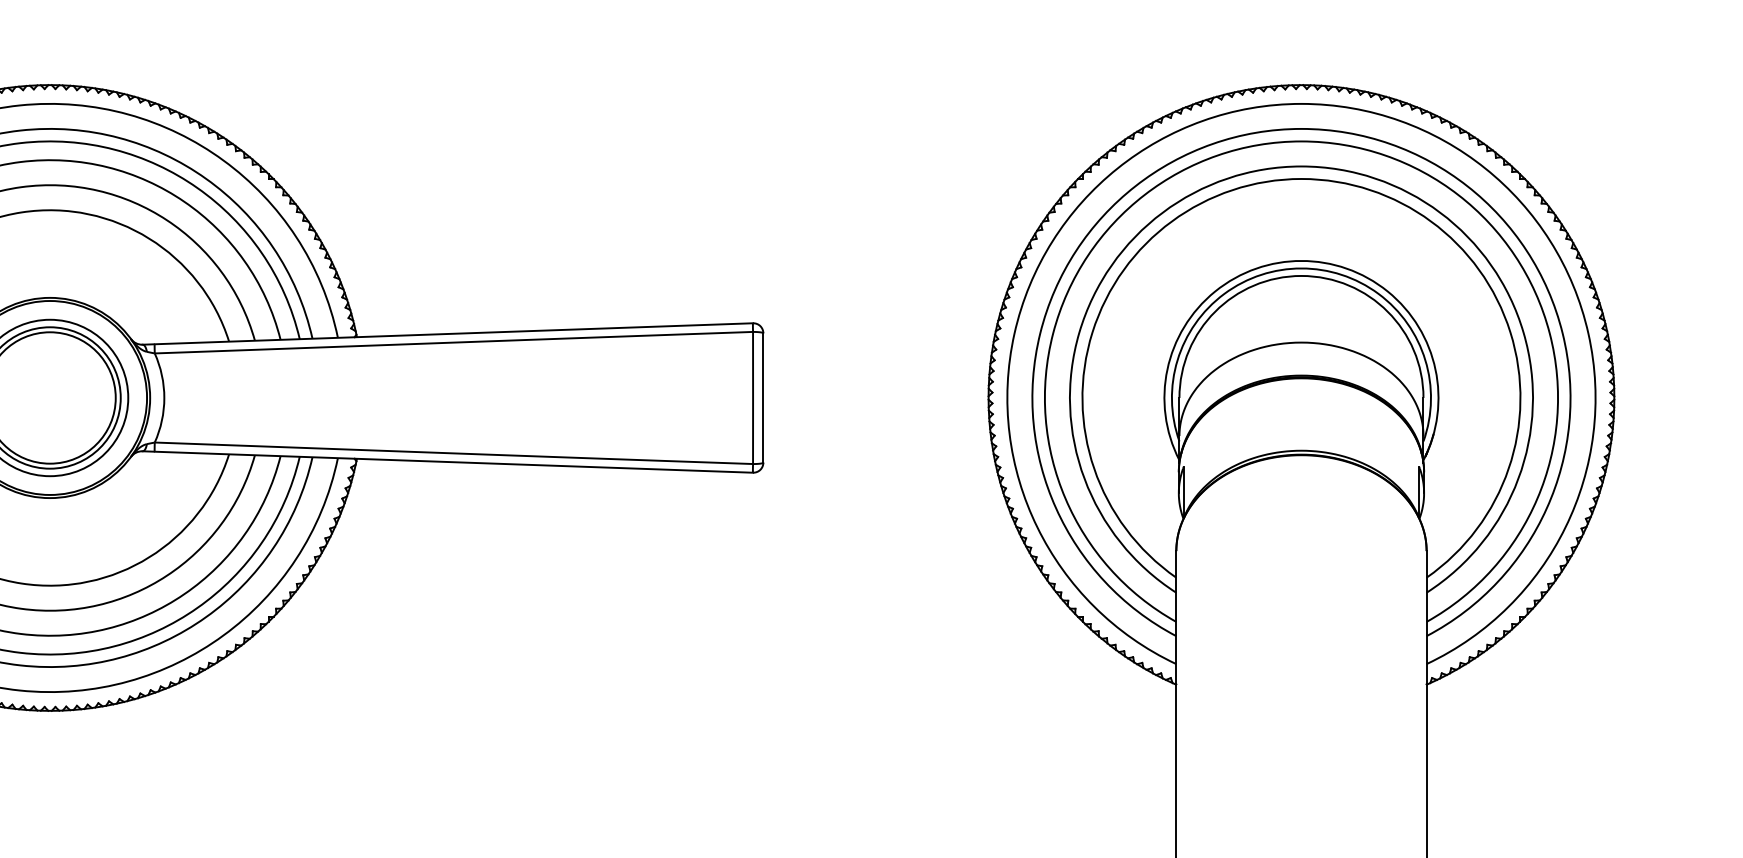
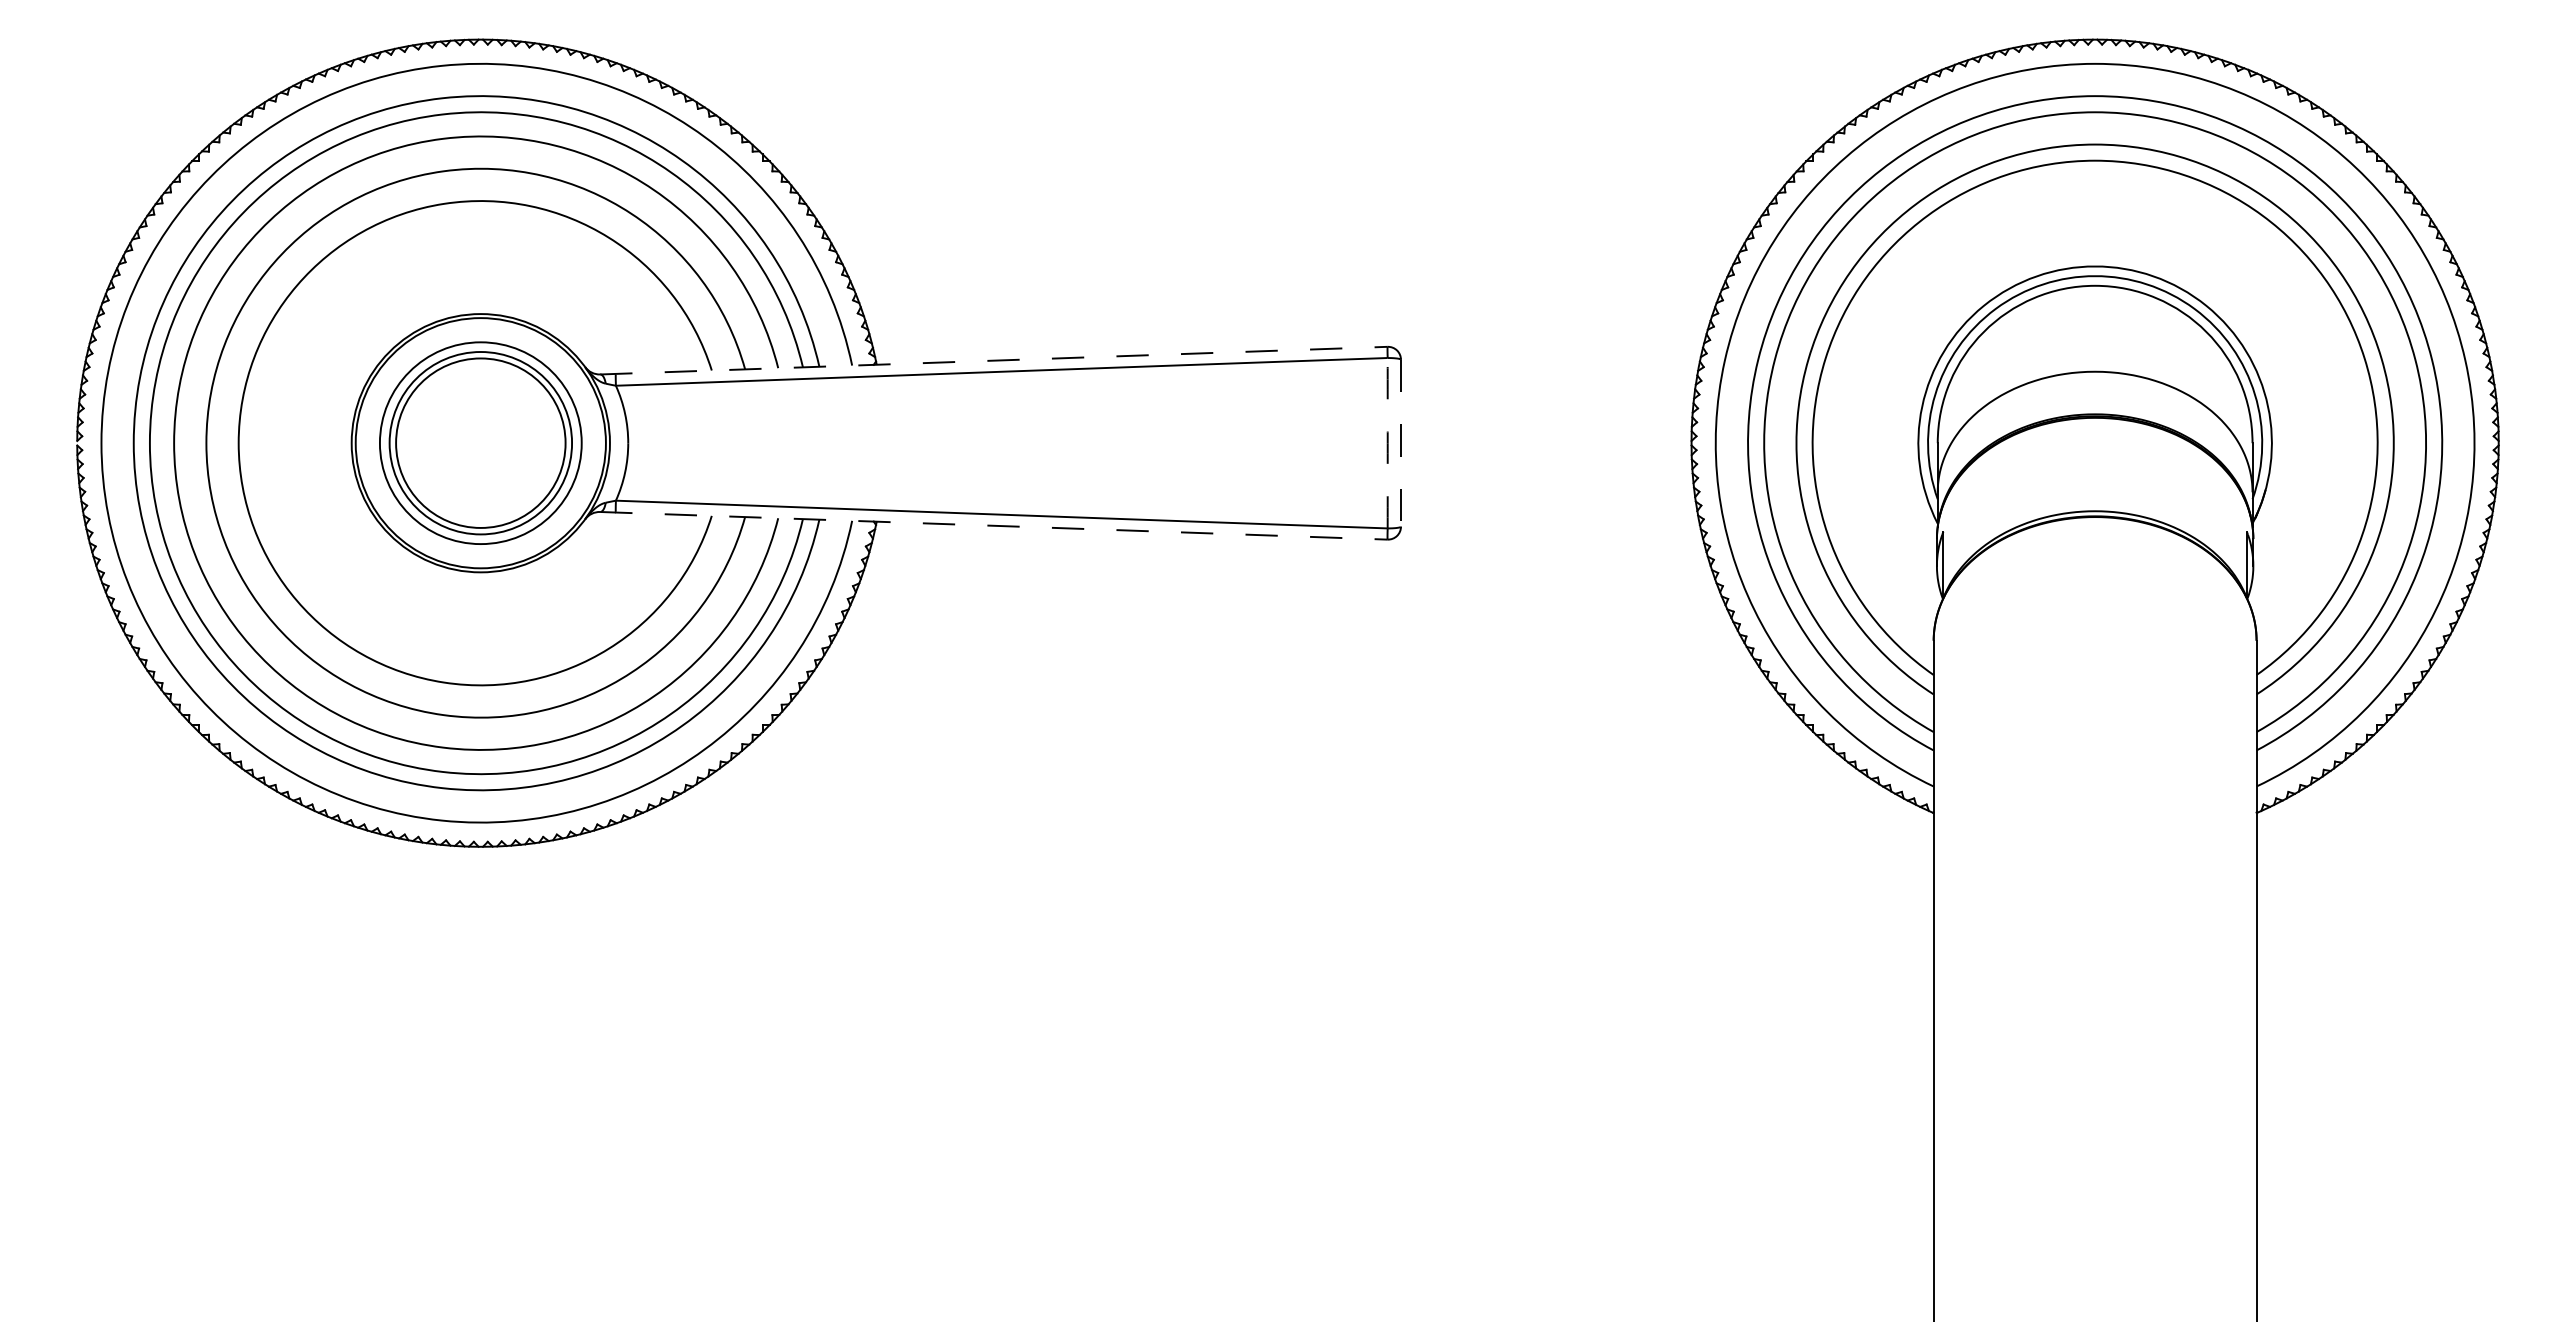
line: (447, 333) -> (993, 360), solid -> dashed
arc: (752, 398) -> (1387, 443), solid -> dashed
line: (762, 398) -> (1400, 443), solid -> dashed
line: (447, 461) -> (993, 525), solid -> dashed

